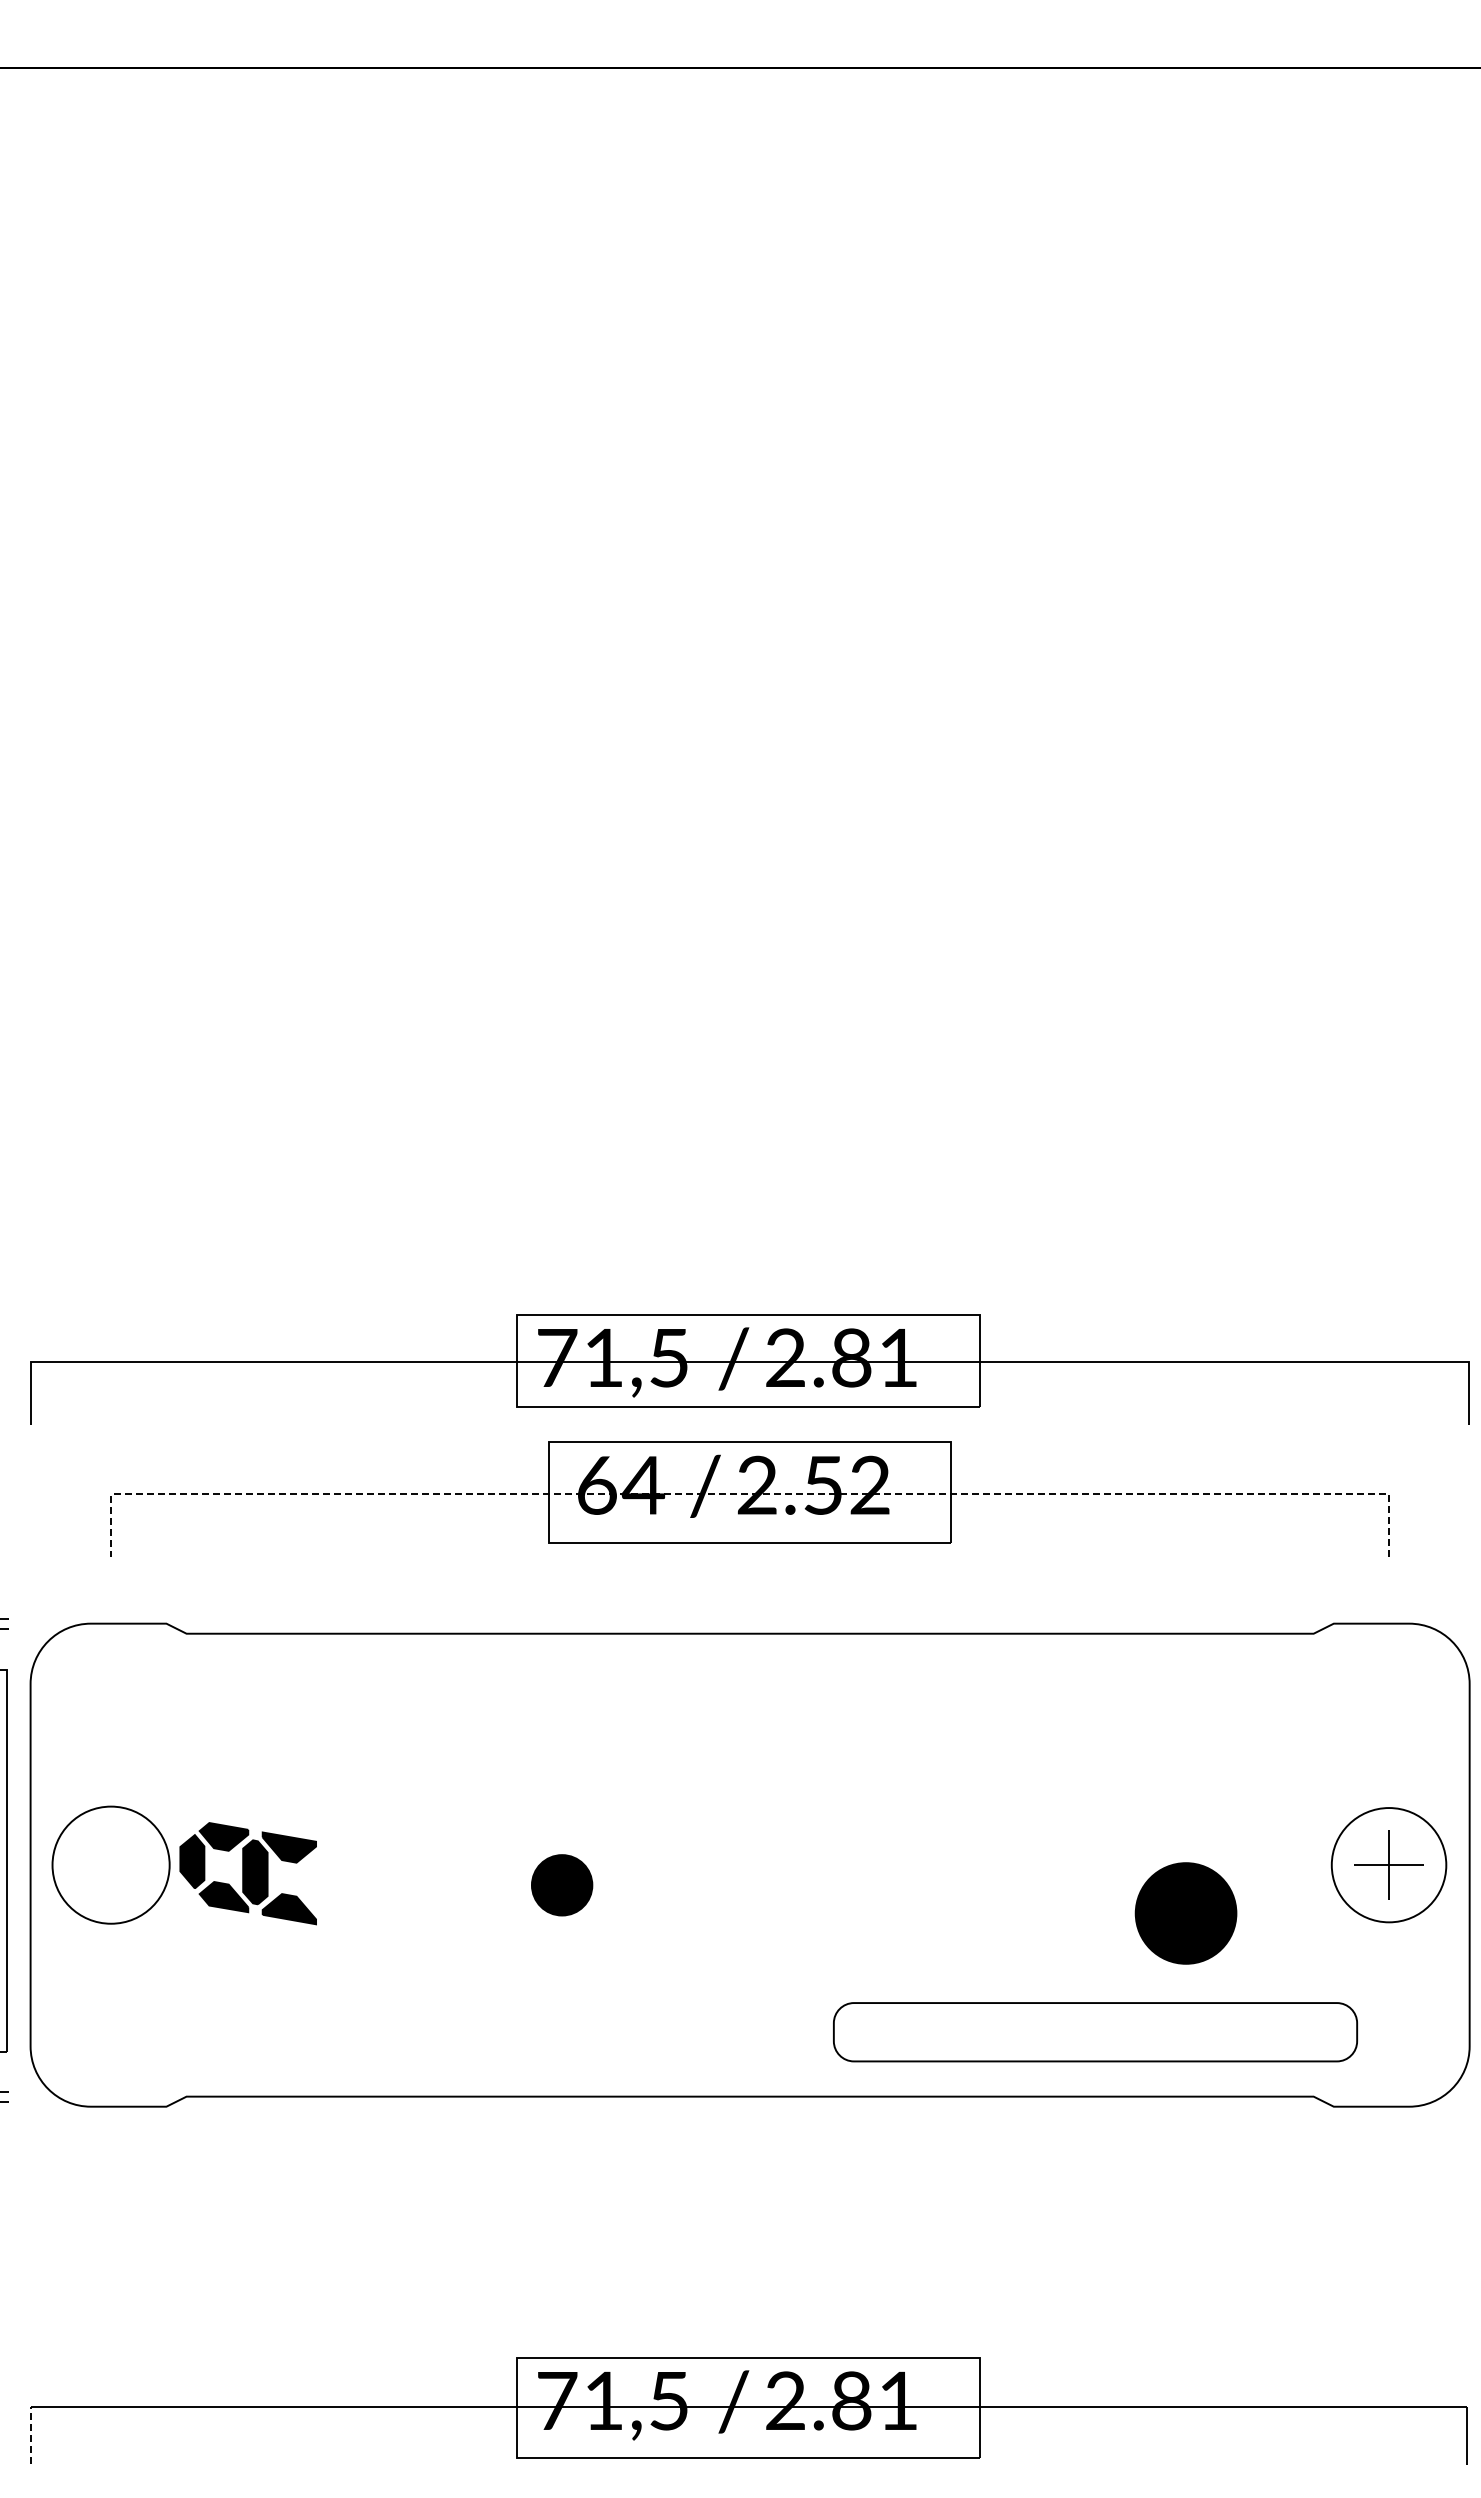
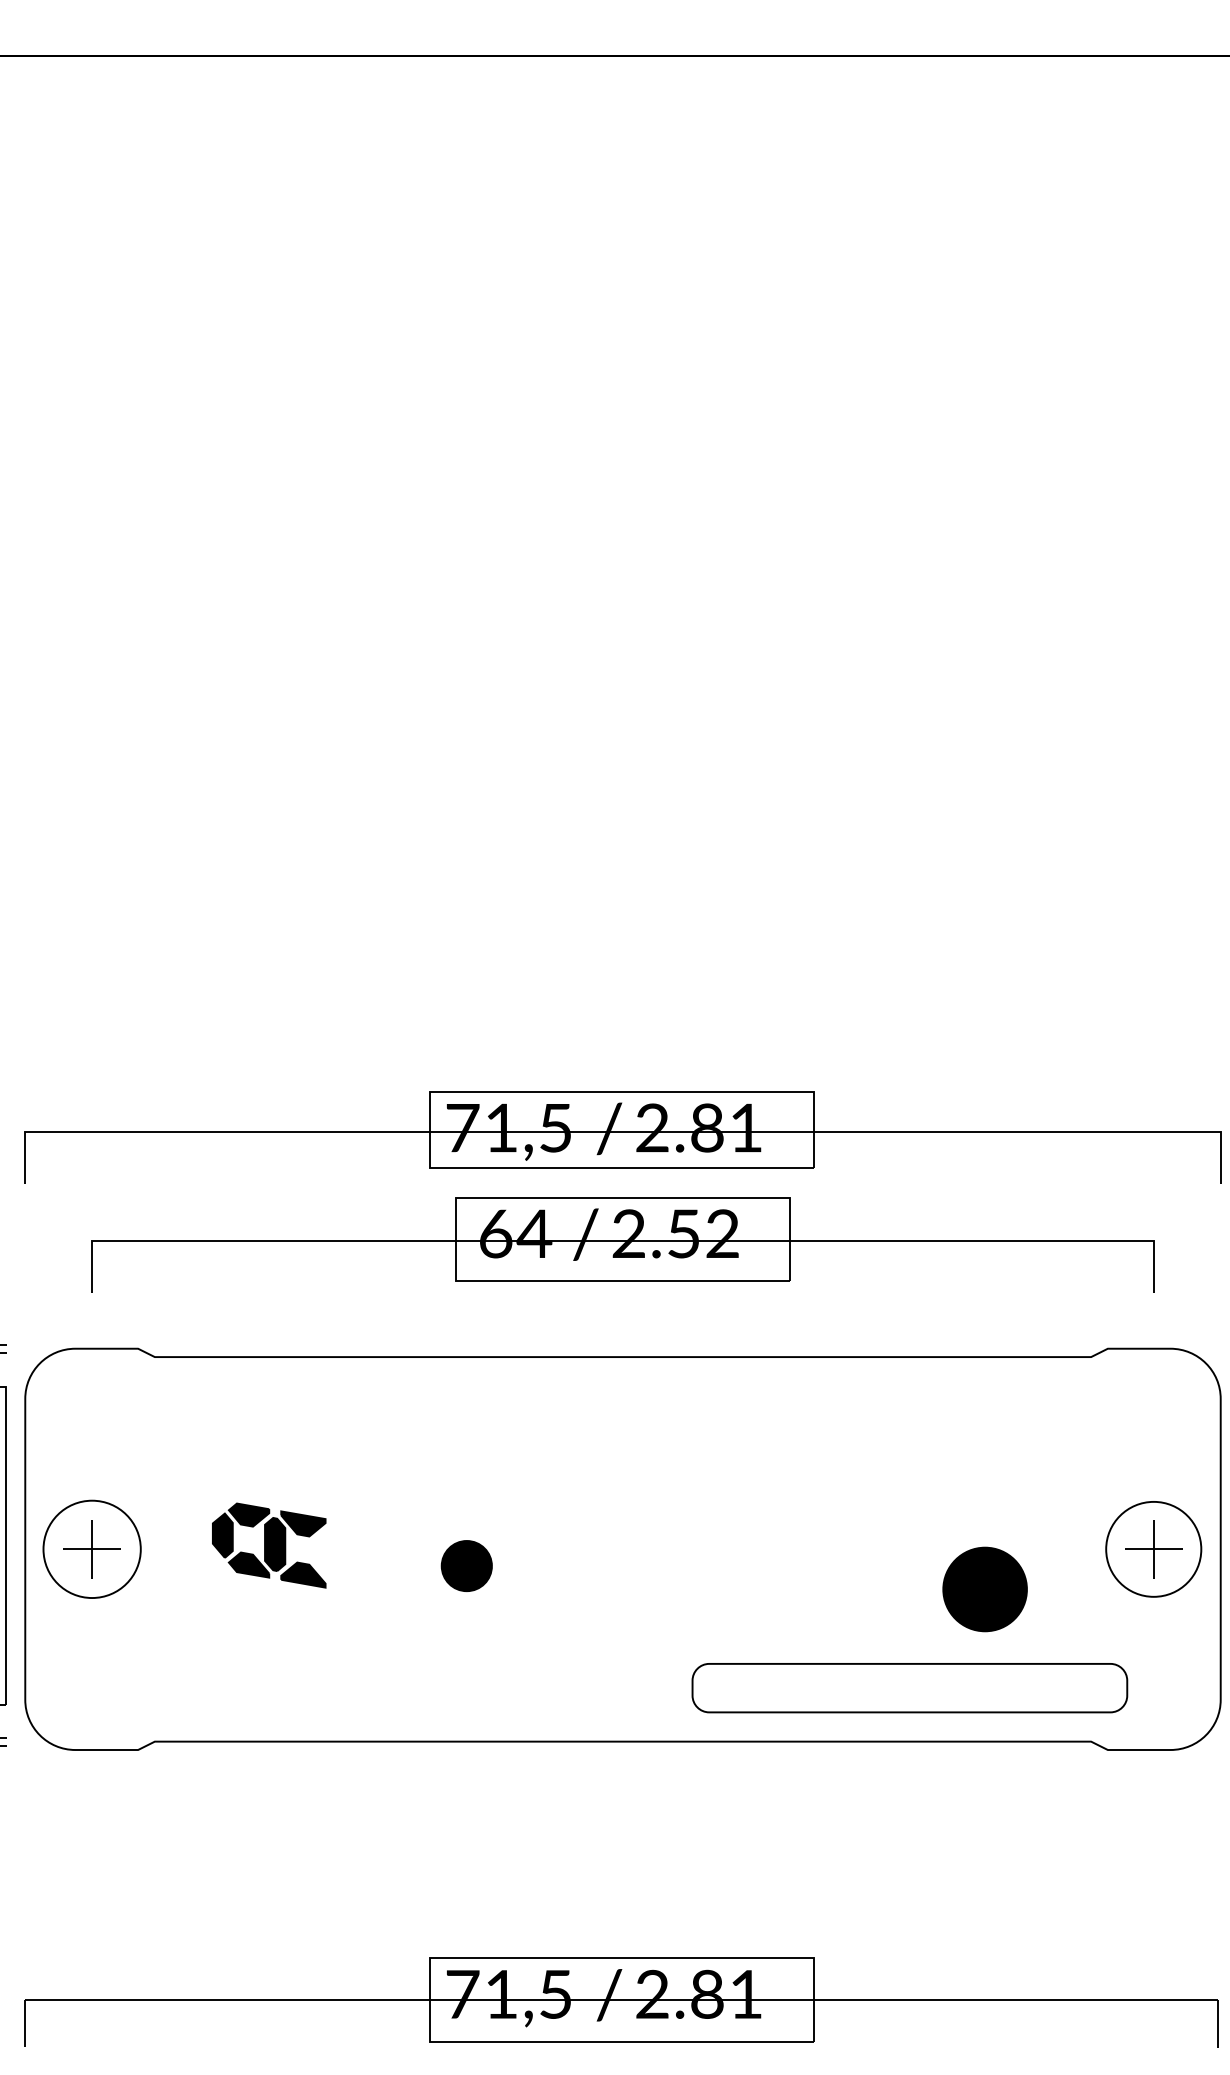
line: (749, 1494) -> (622, 1241), dashed -> solid
part: (110, 1864) -> (91, 1548), added
part: (247, 1873) -> (268, 1545), moved
line: (30, 2435) -> (25, 2023), dashed -> solid

